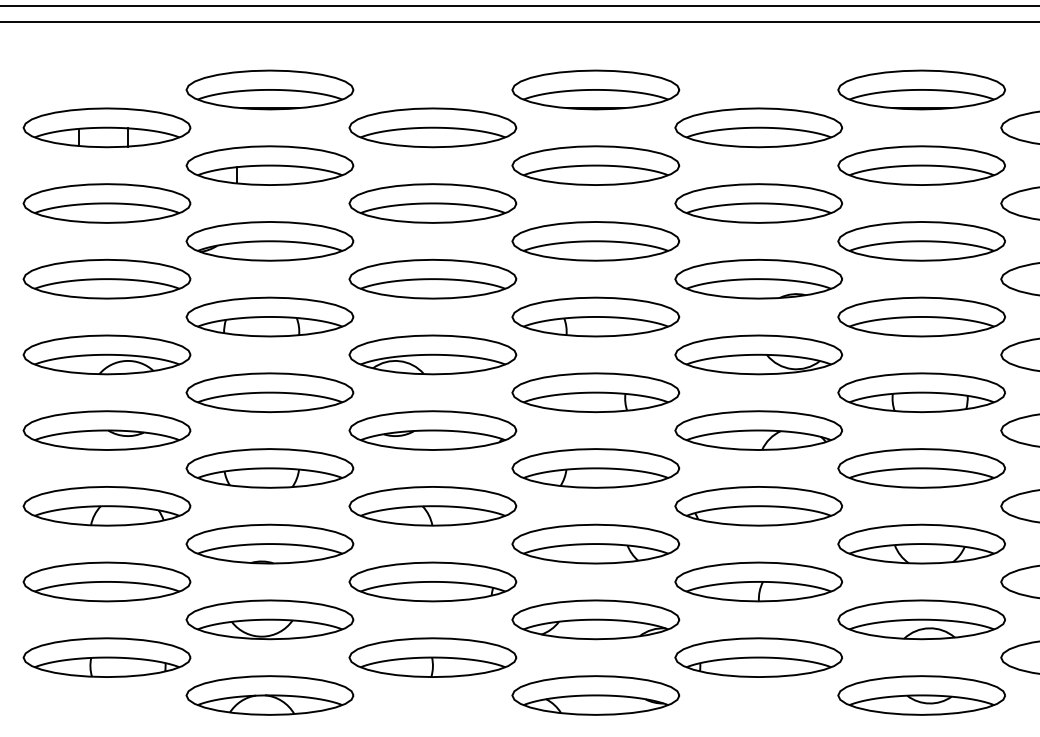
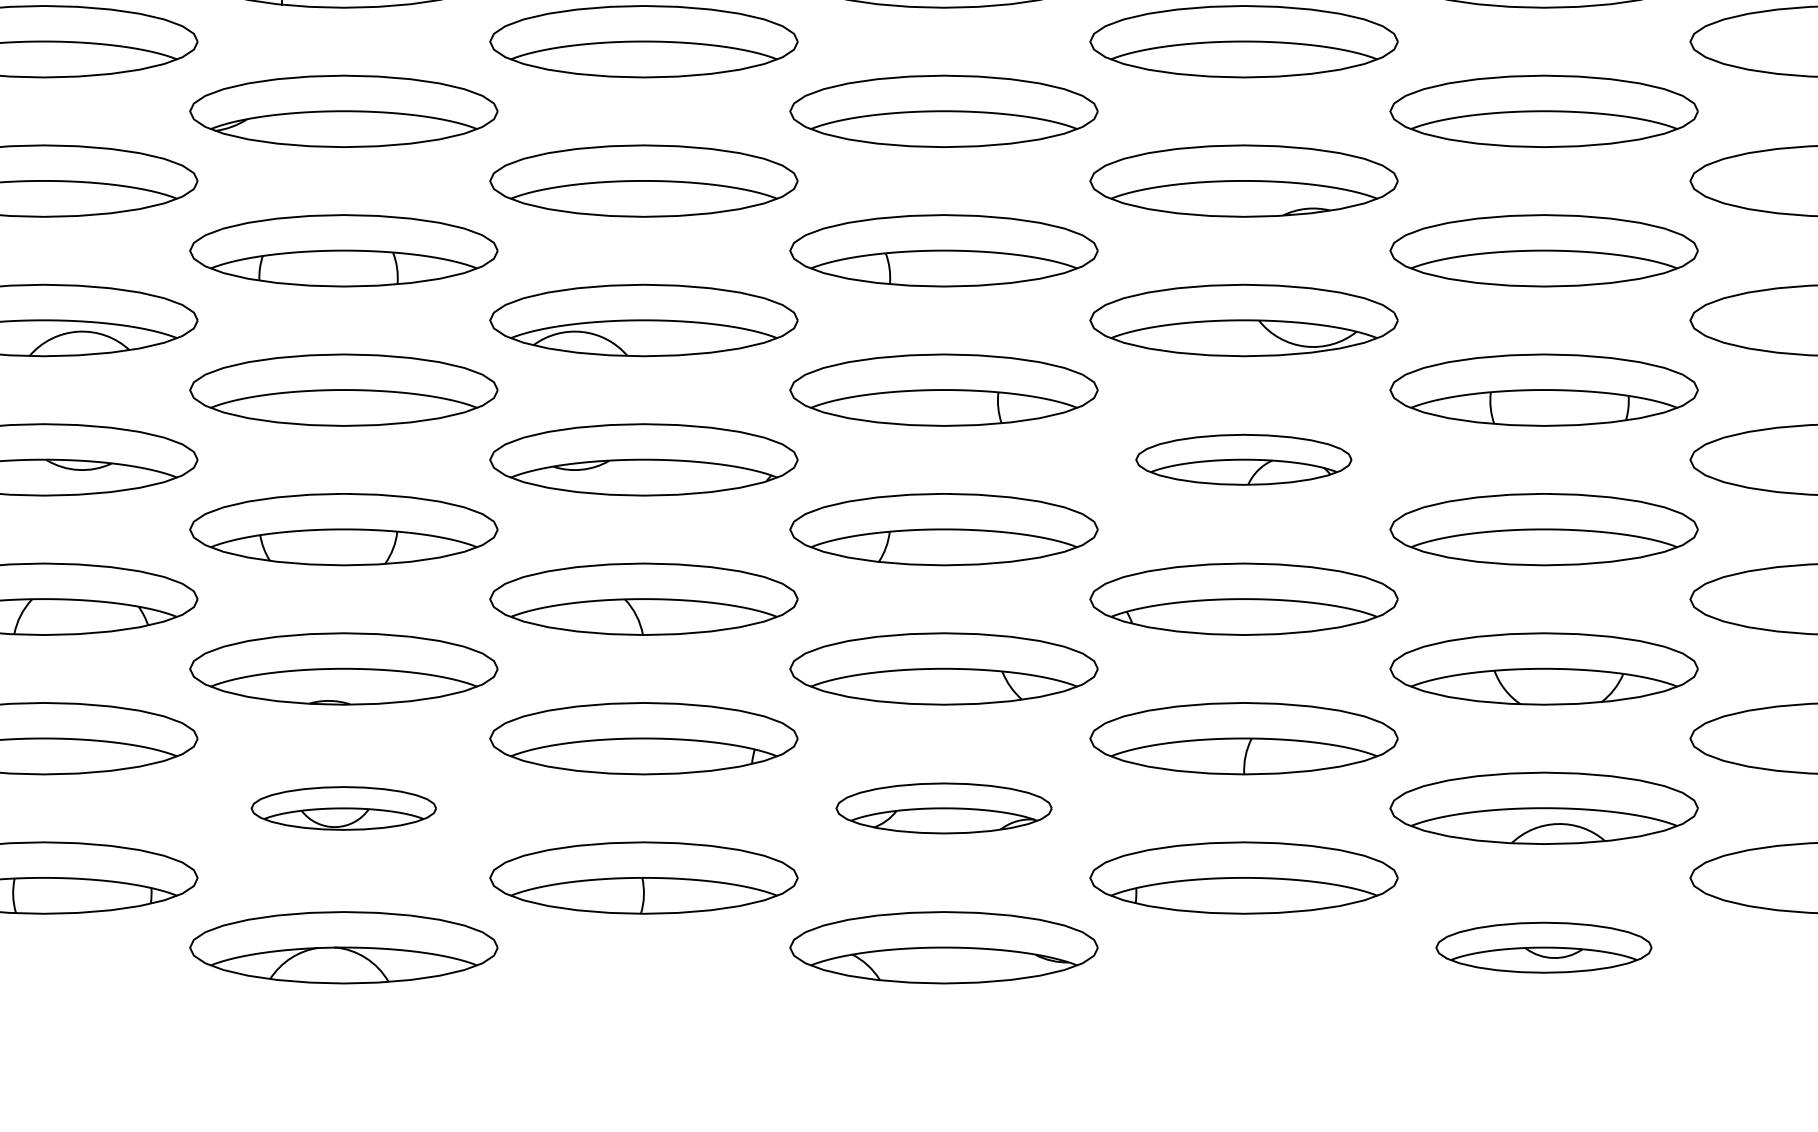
part: (758, 430) -> (1243, 459), size x0.7
part: (269, 619) -> (342, 807), size x0.6
part: (595, 619) -> (943, 807), size x0.7
part: (921, 695) -> (1543, 947), size x0.7

